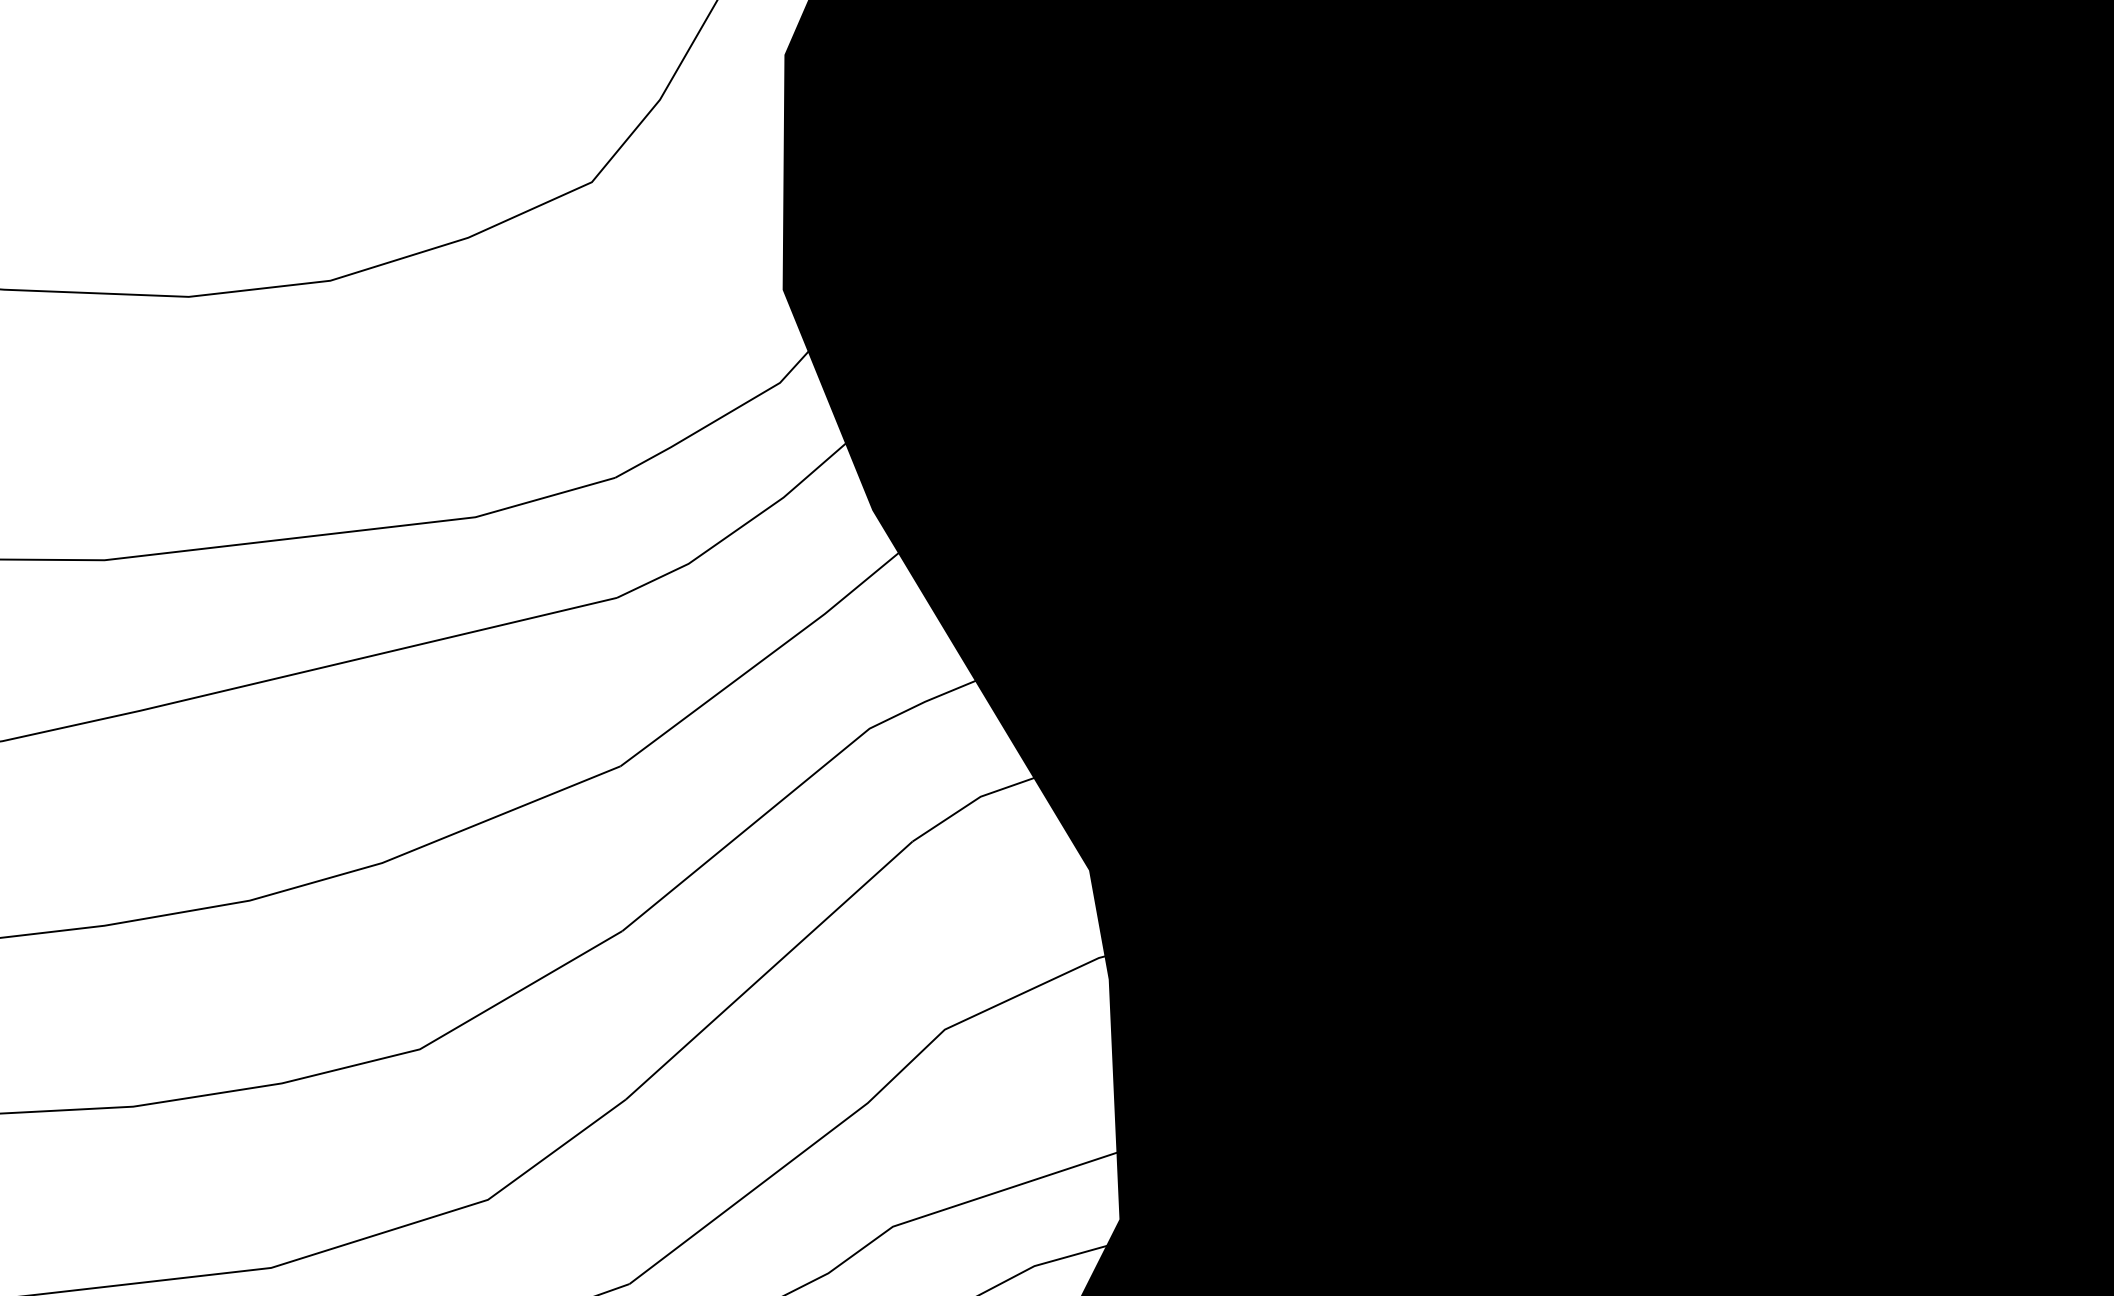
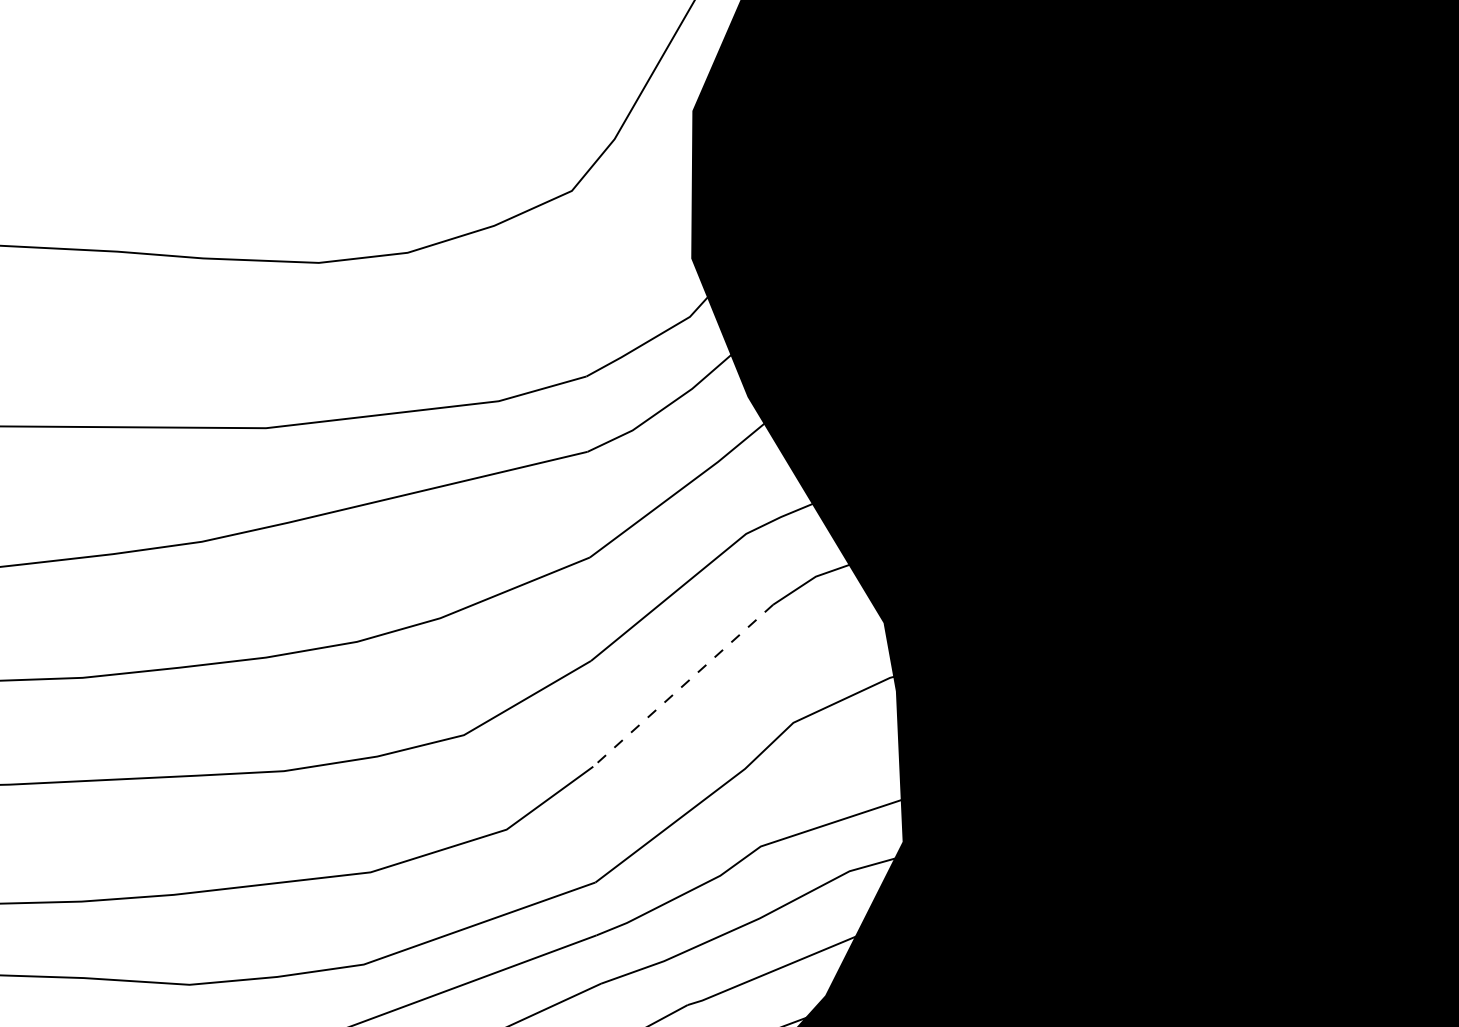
line: (768, 971) -> (682, 686), solid -> dashed

